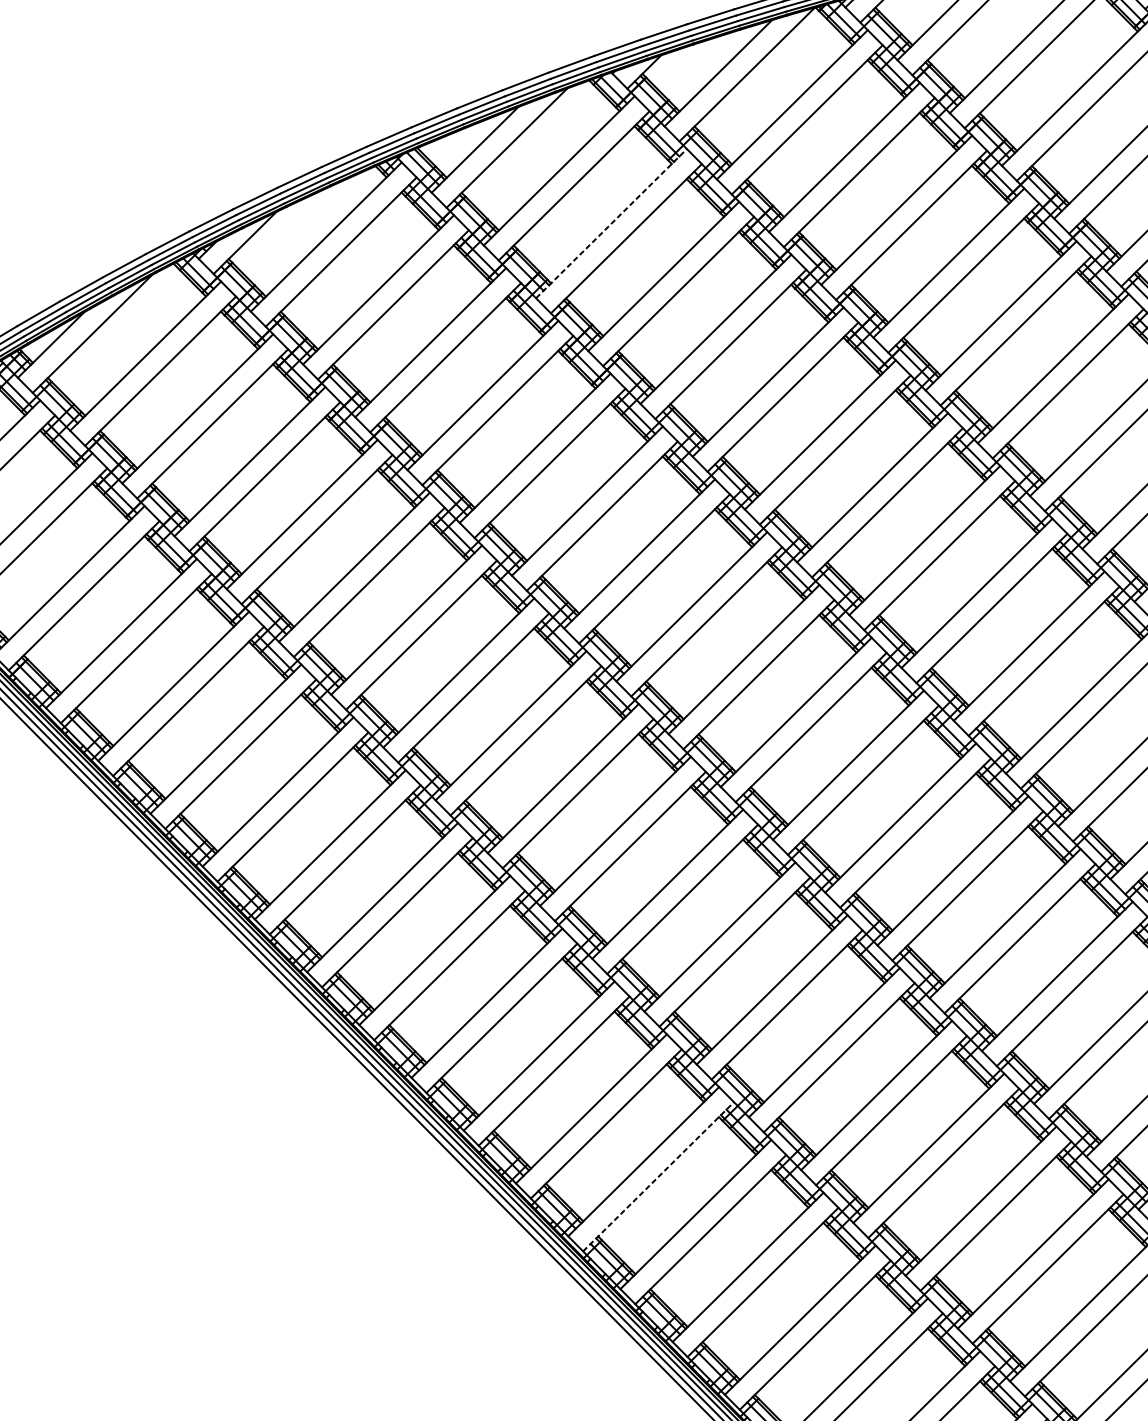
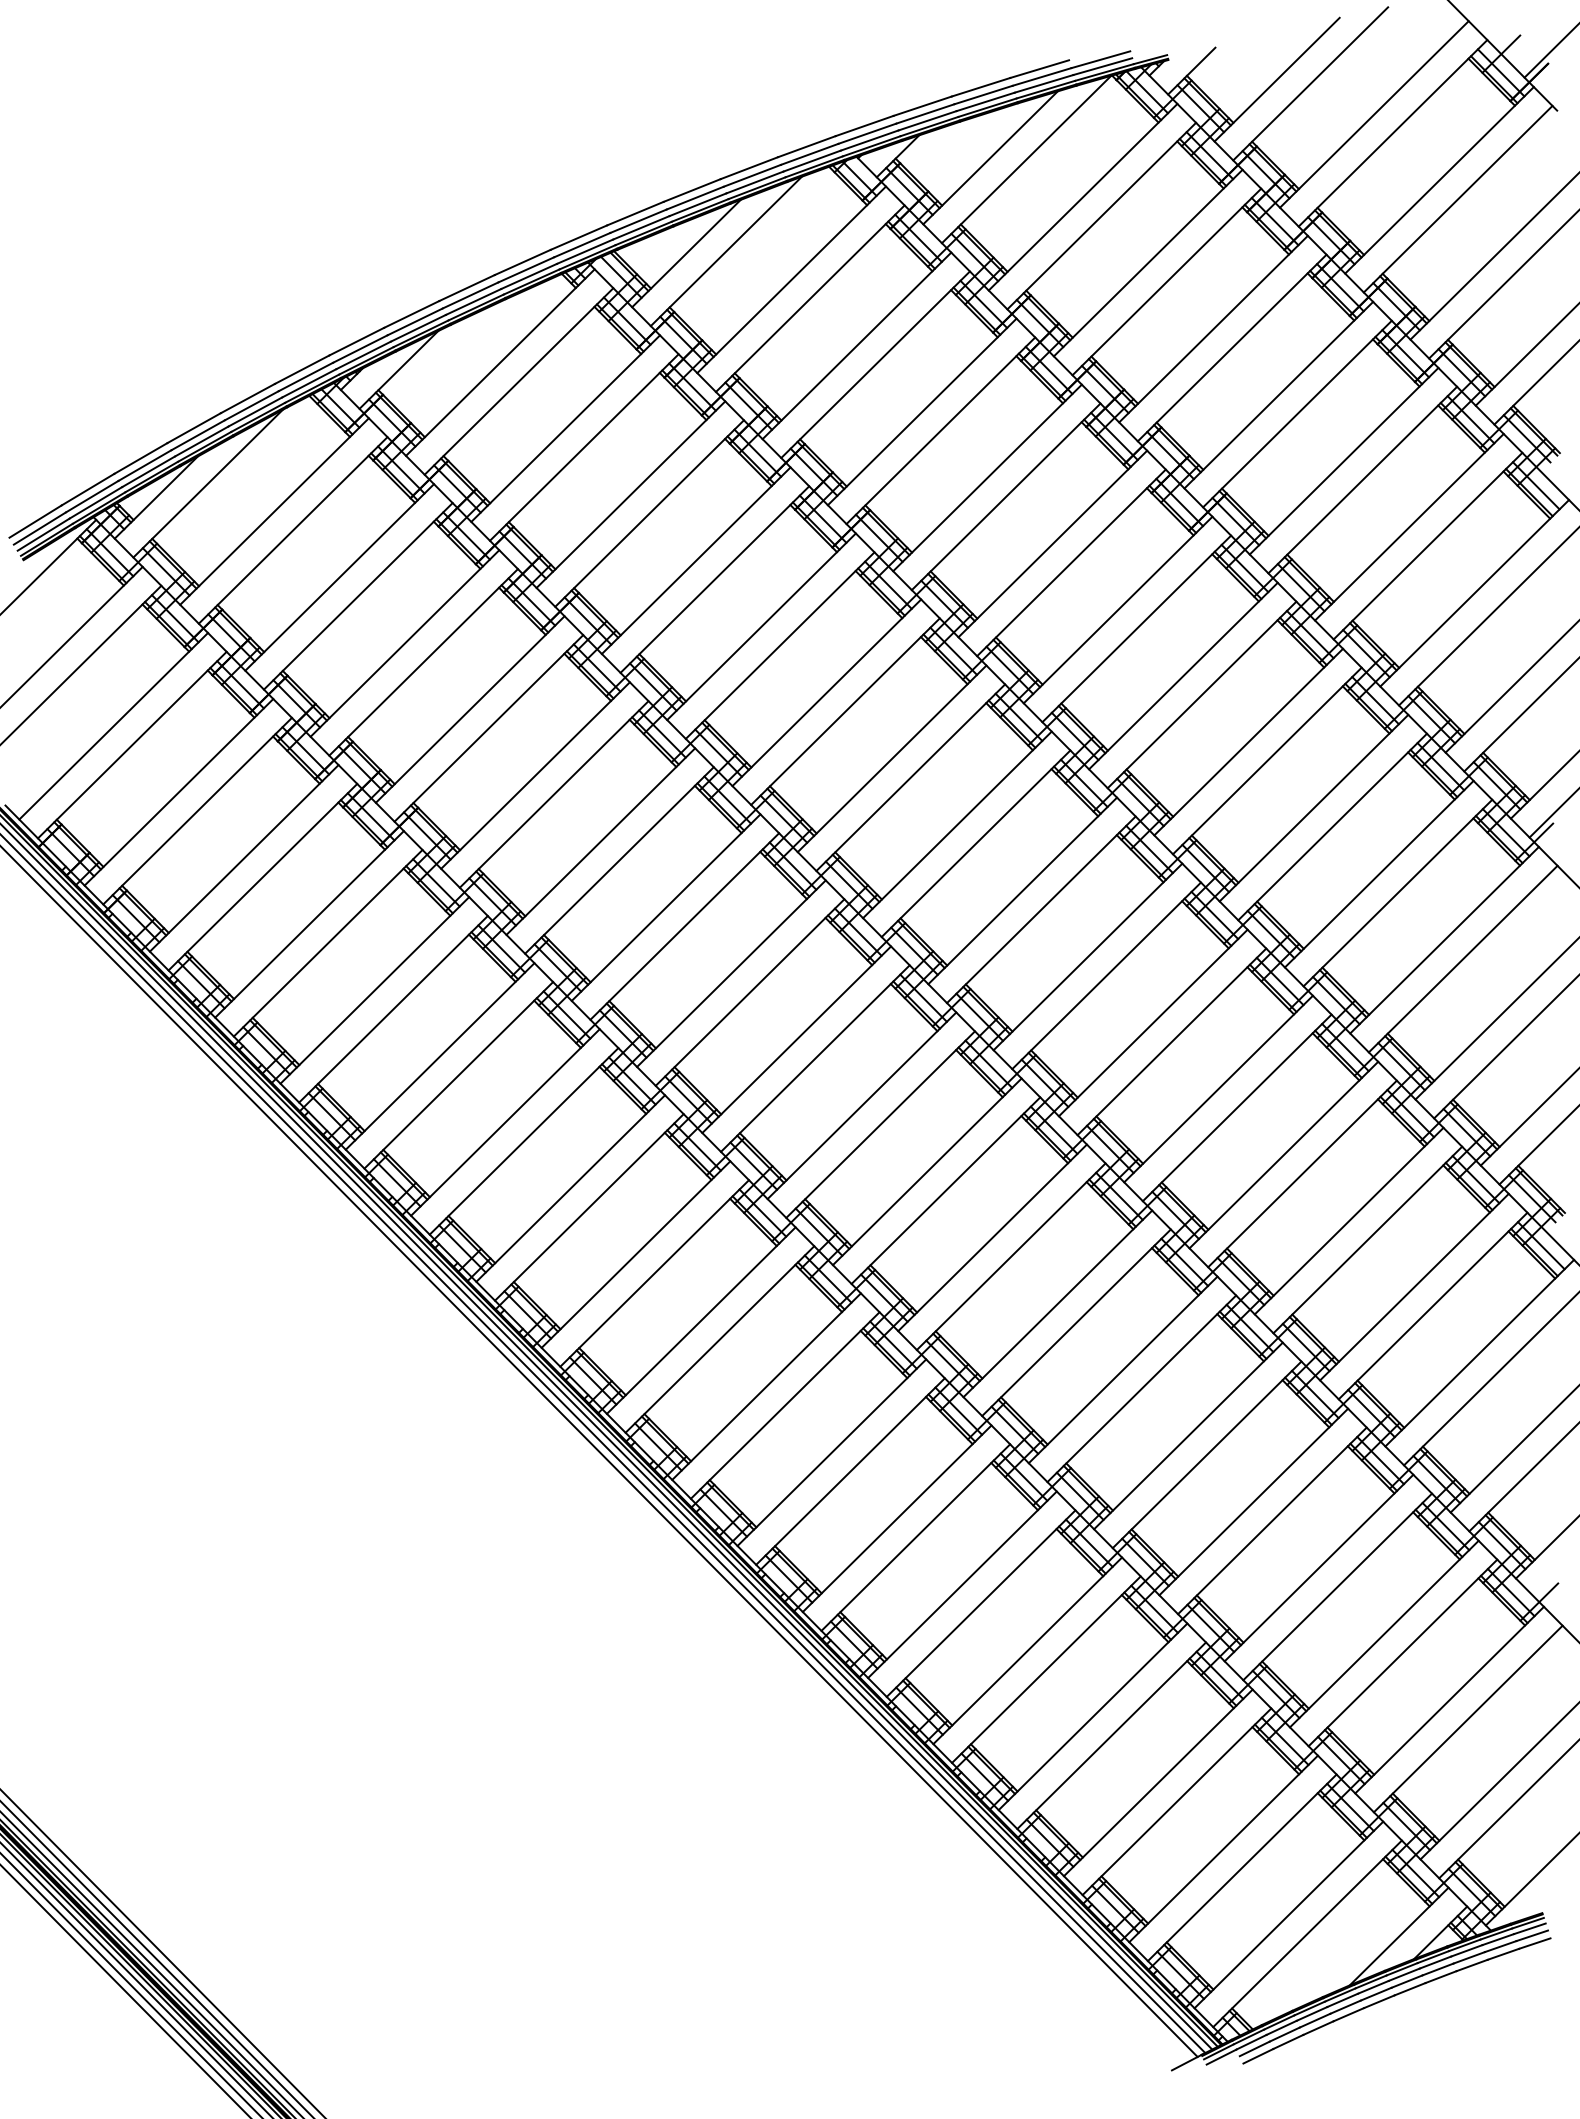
line: (611, 223) -> (856, 345), dashed -> solid
line: (658, 1176) -> (915, 1537), dashed -> solid

